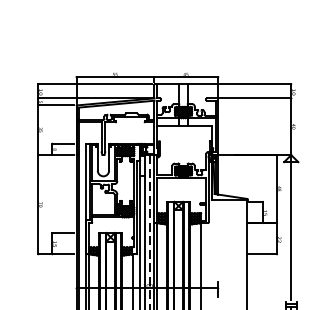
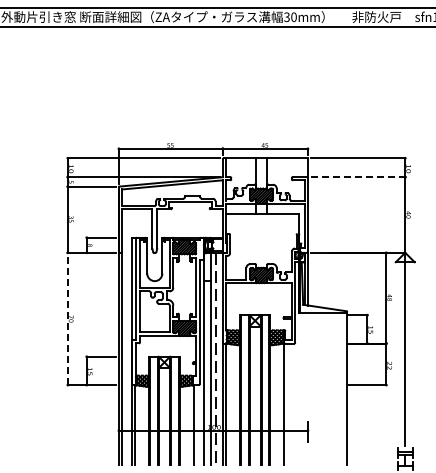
line: (256, 98) -> (358, 177), solid -> dashed
line: (37, 204) -> (67, 318), solid -> dashed

